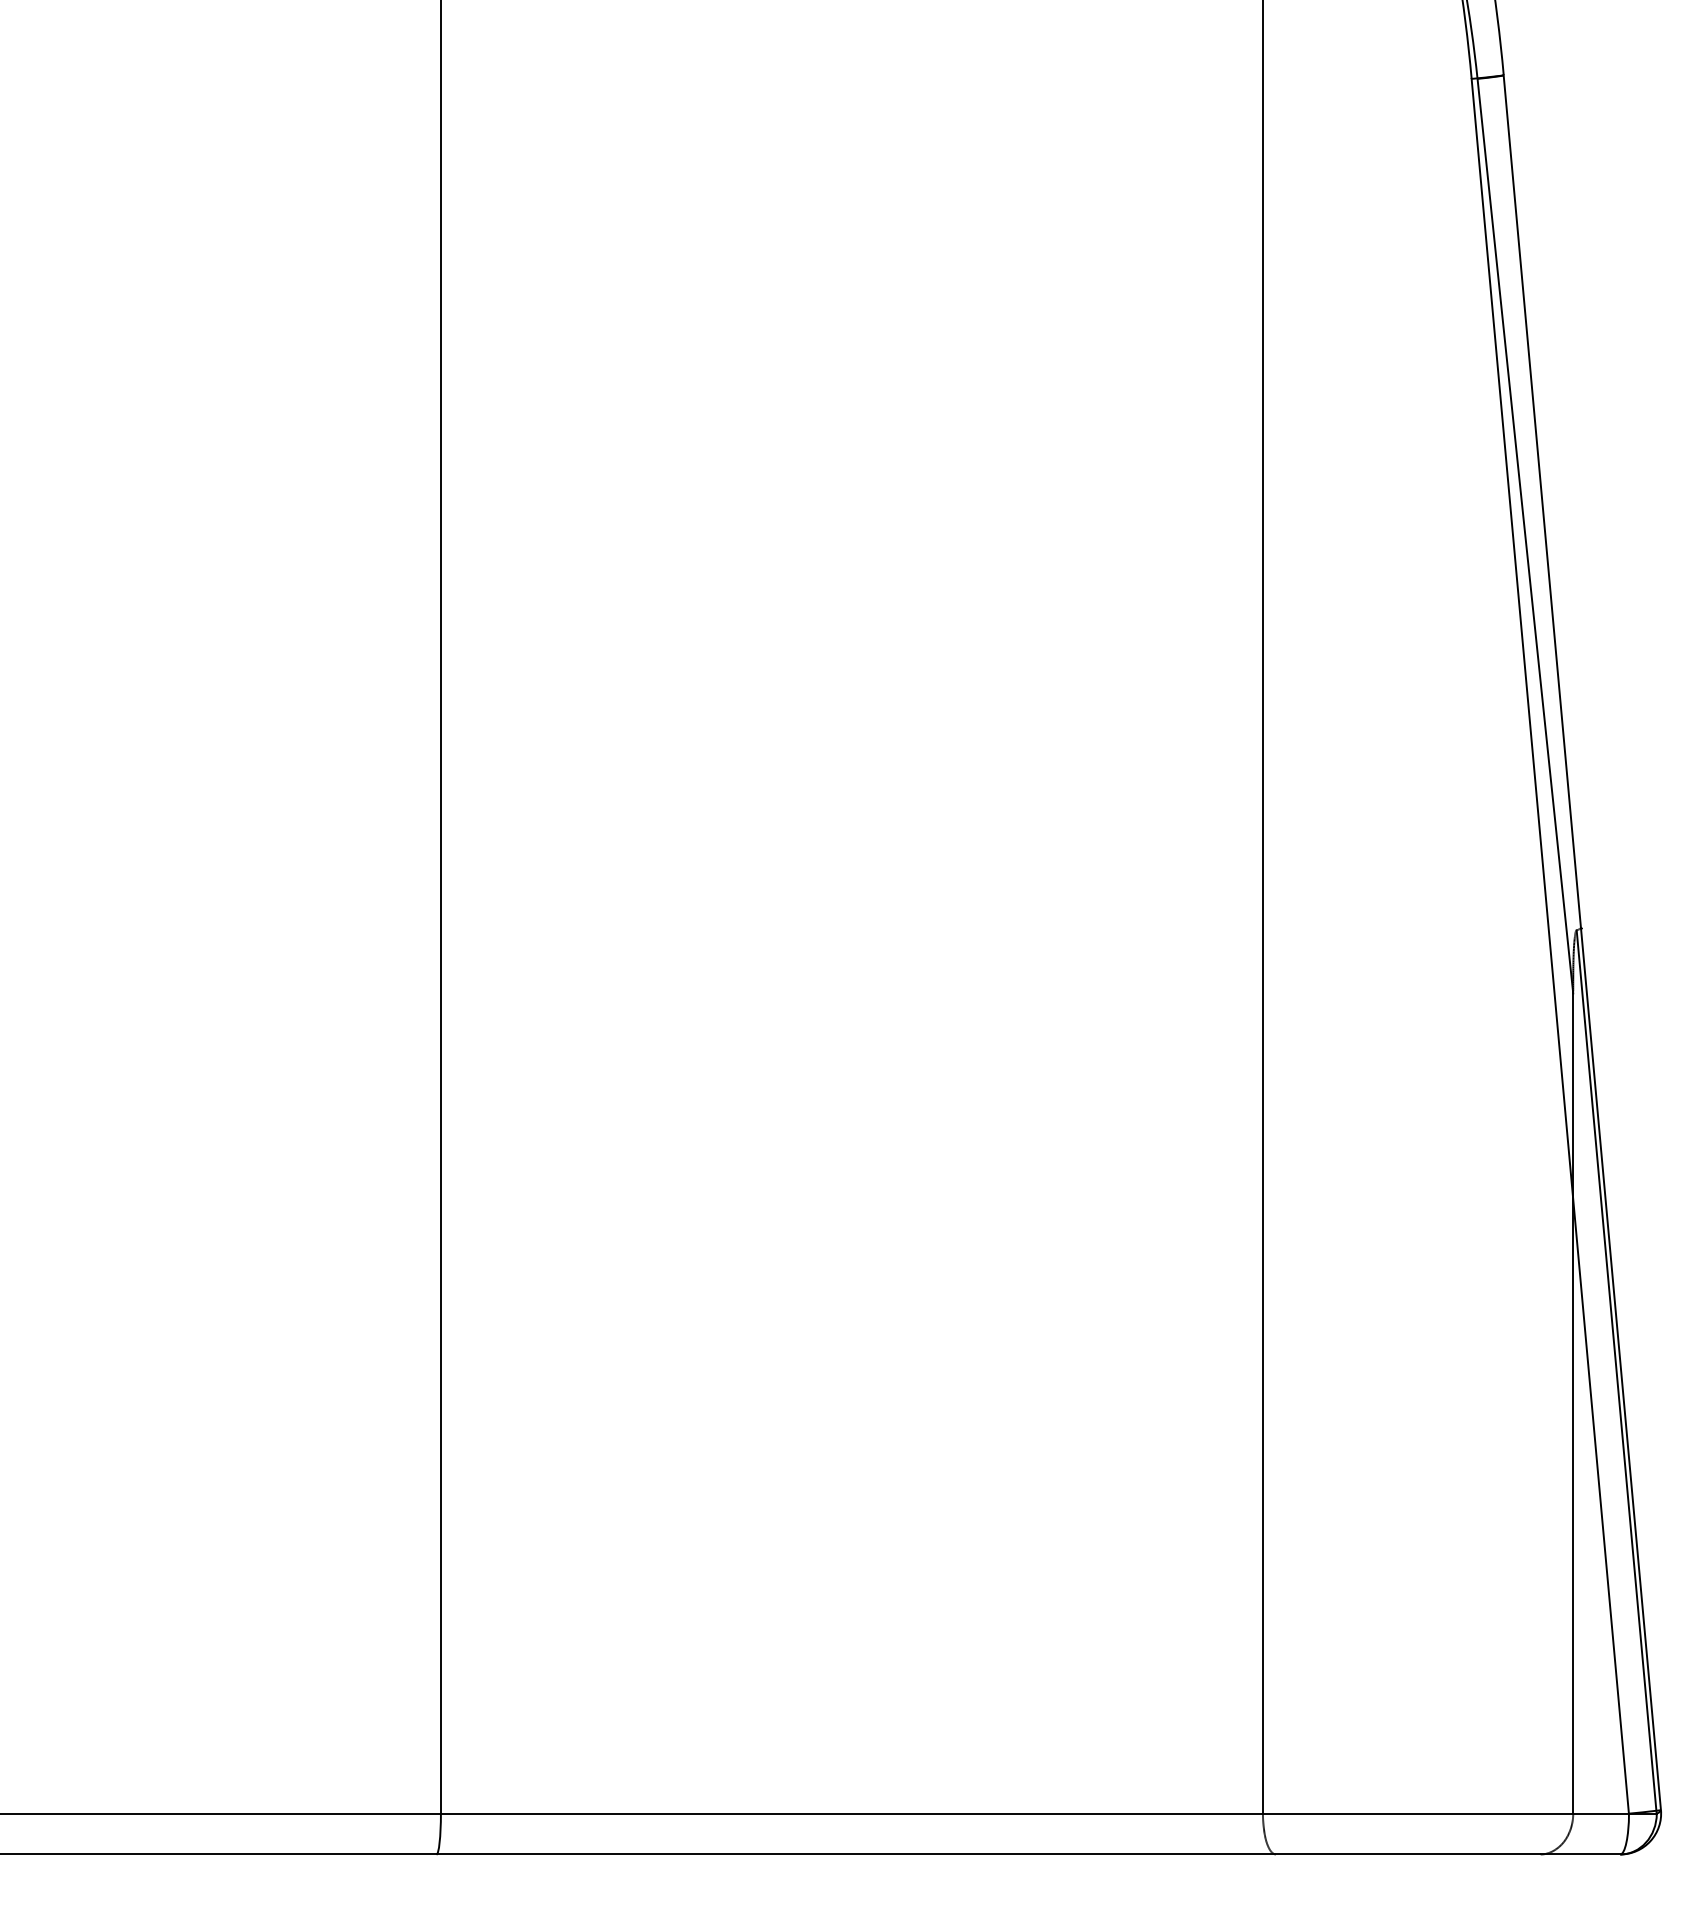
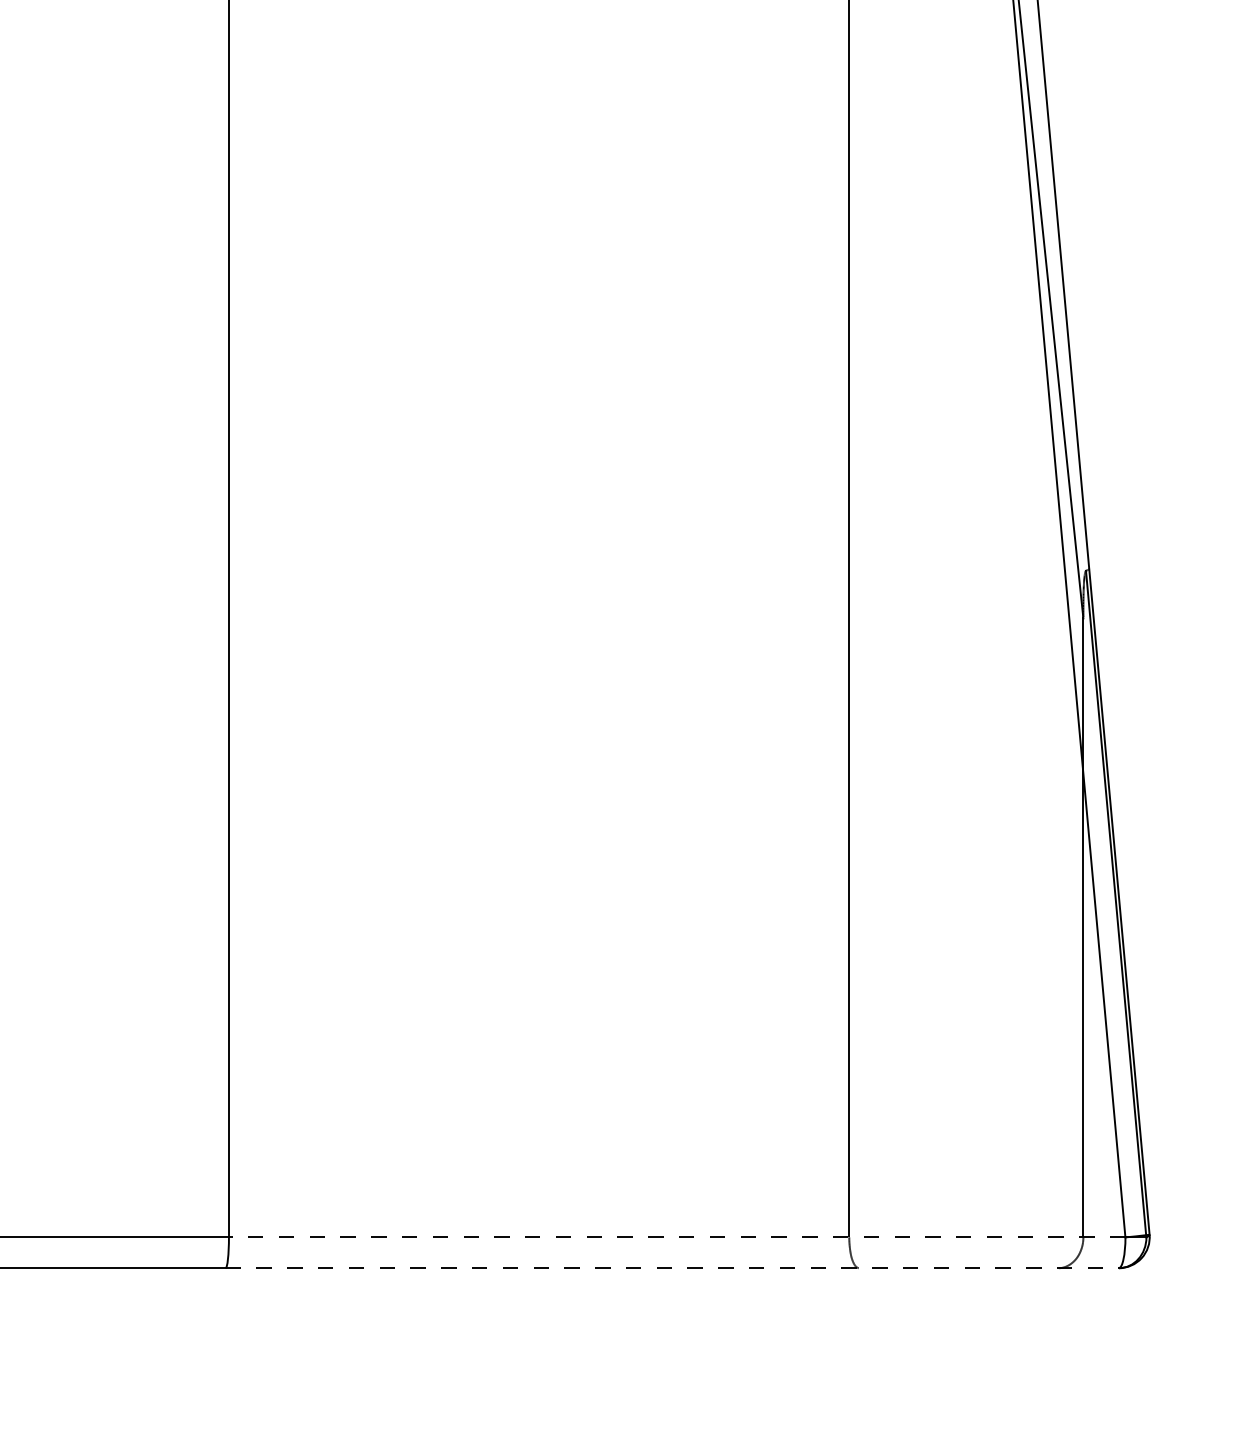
line: (1034, 1813) -> (676, 1237), solid -> dashed
line: (1028, 1854) -> (672, 1268), solid -> dashed

